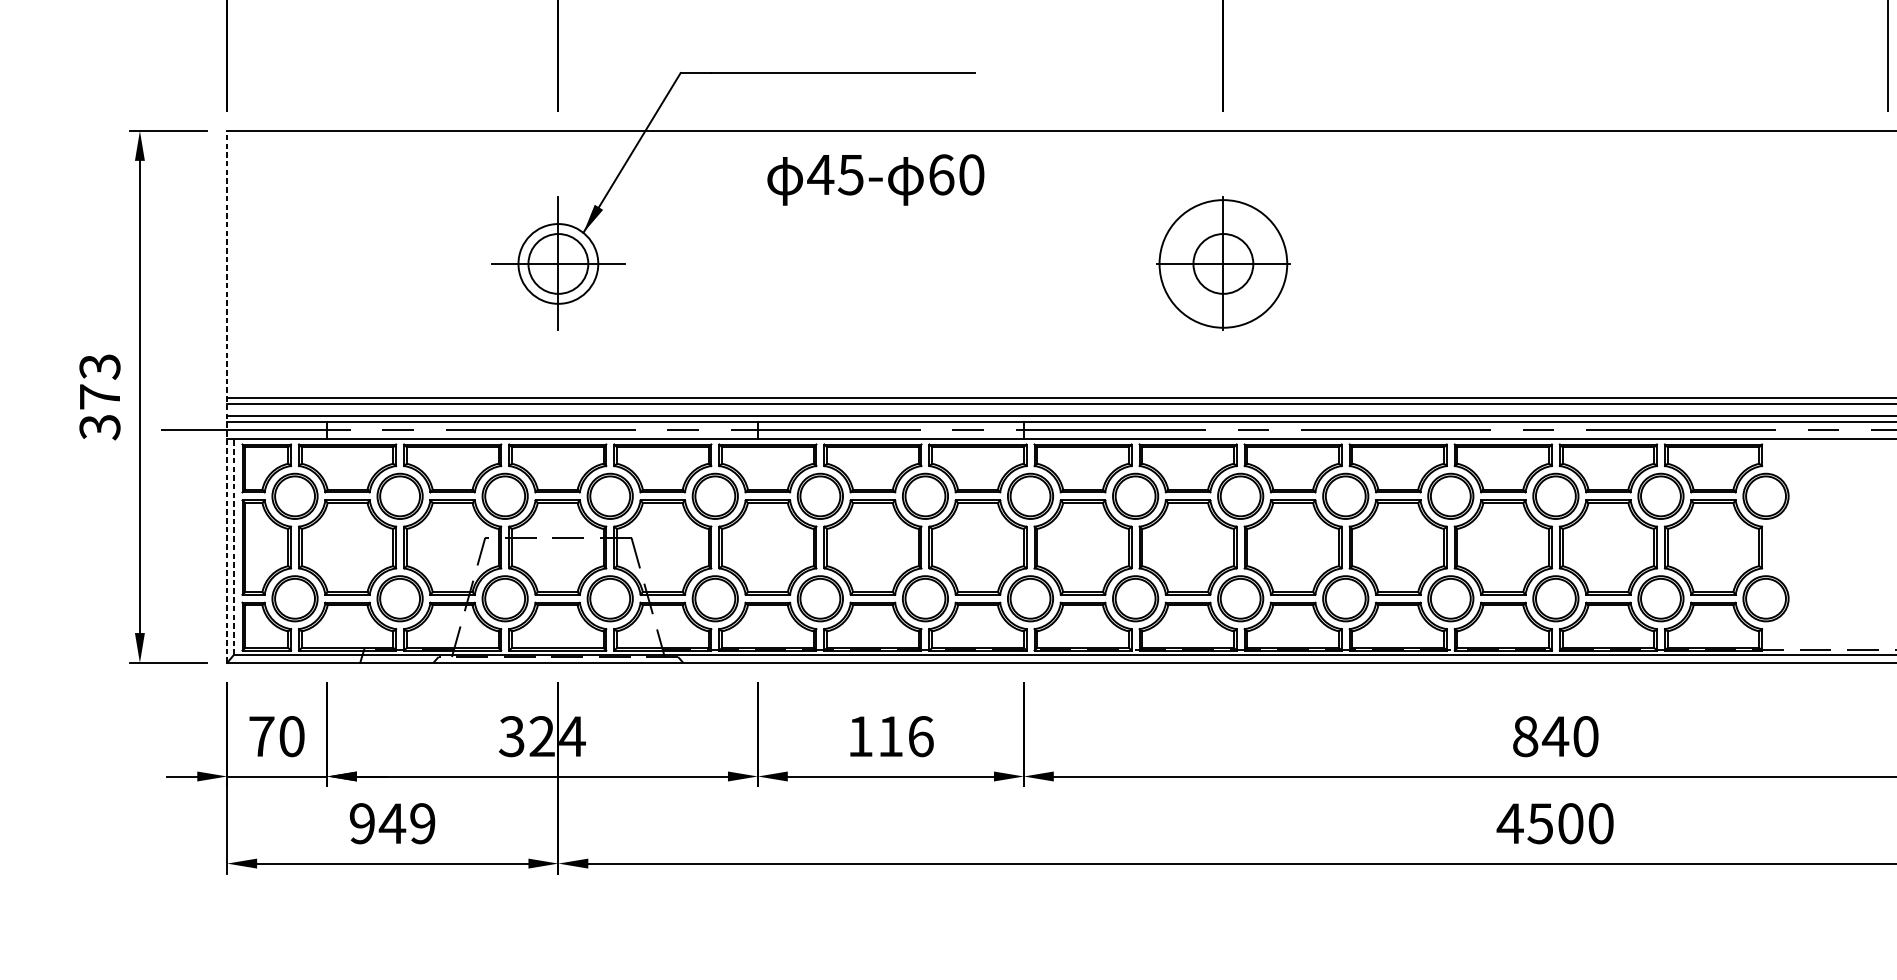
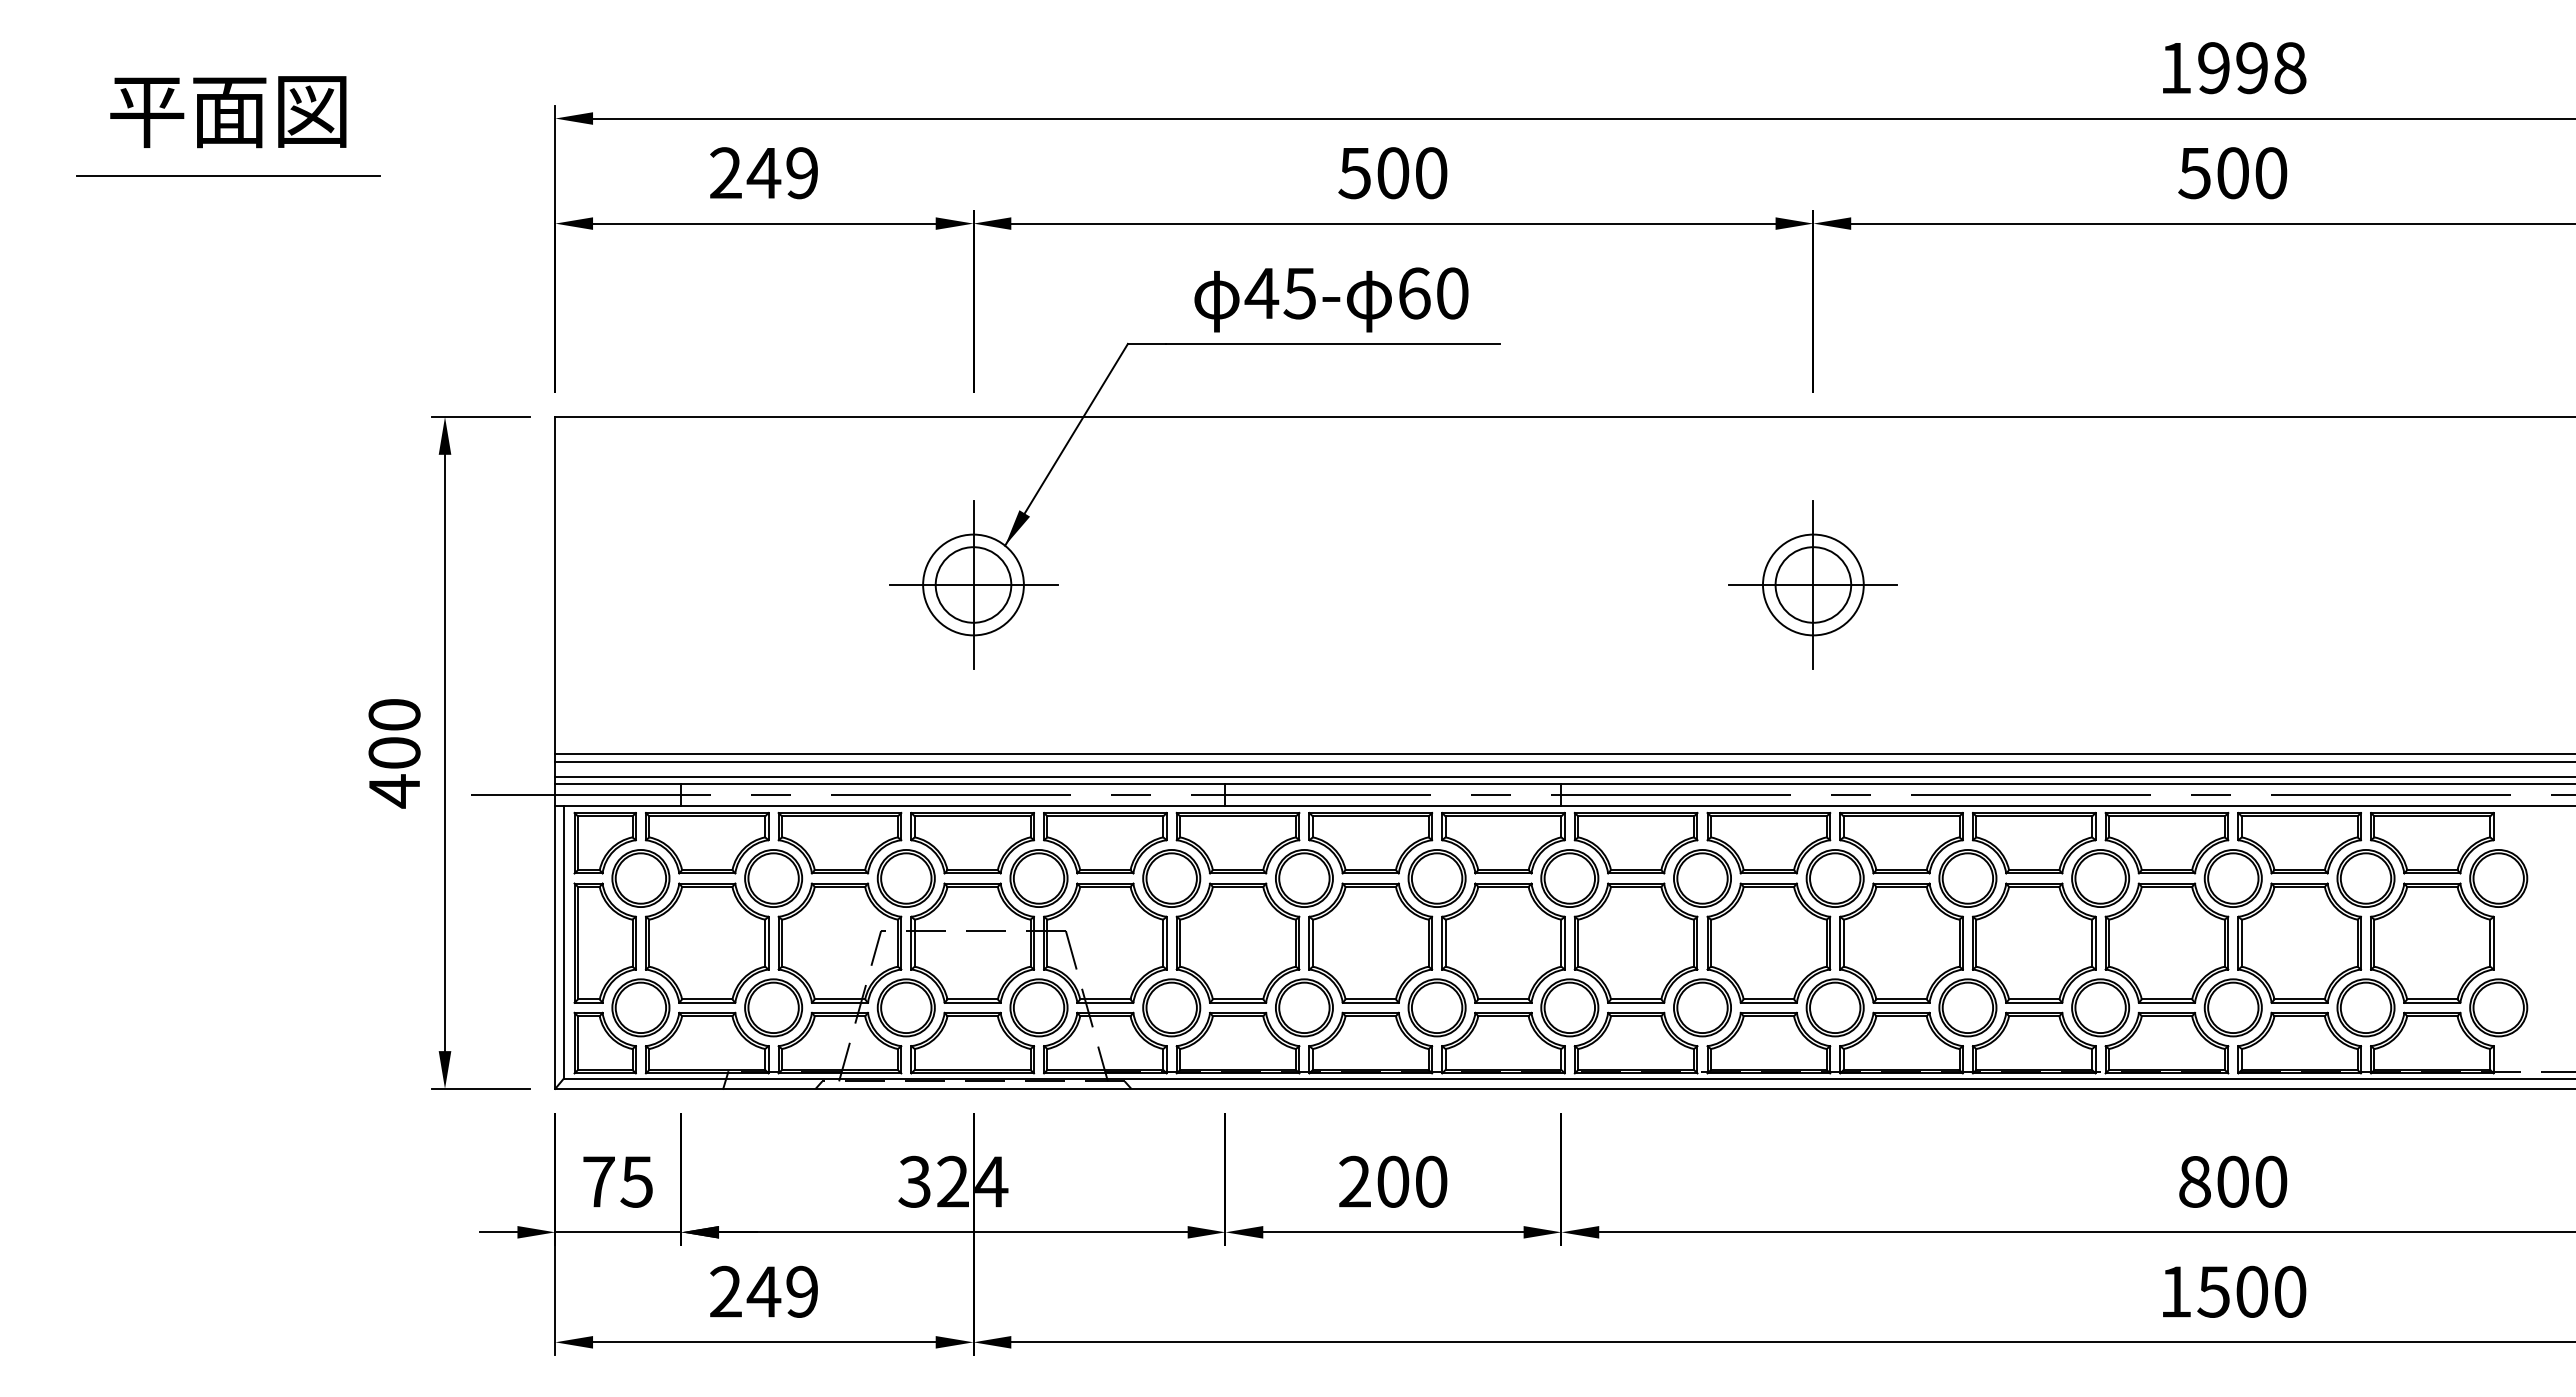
text: (875, 179) -> (1331, 299), moved
circle: (1222, 263) -> (1812, 584), size x0.62
line: (227, 396) -> (555, 752), dashed -> solid
text: (99, 397) -> (394, 753), 373 -> 400
line: (233, 546) -> (563, 941), dashed -> solid
text: (291, 736) -> (636, 1181), 70 -> 75
text: (890, 736) -> (1393, 1181), 116 -> 200
text: (1555, 736) -> (2232, 1181), 840 -> 800
text: (362, 823) -> (725, 1291), 949 -> 249
text: (1510, 823) -> (2175, 1291), 4500 -> 1500

